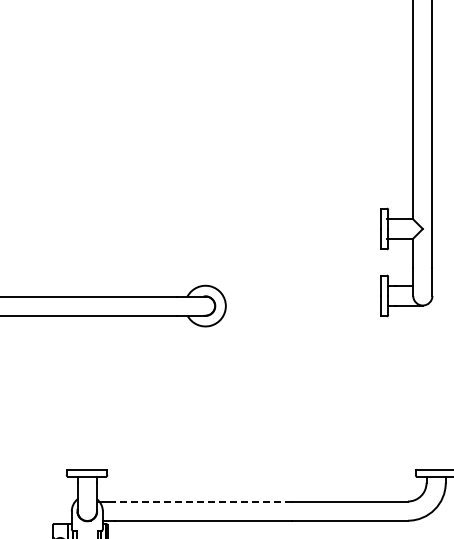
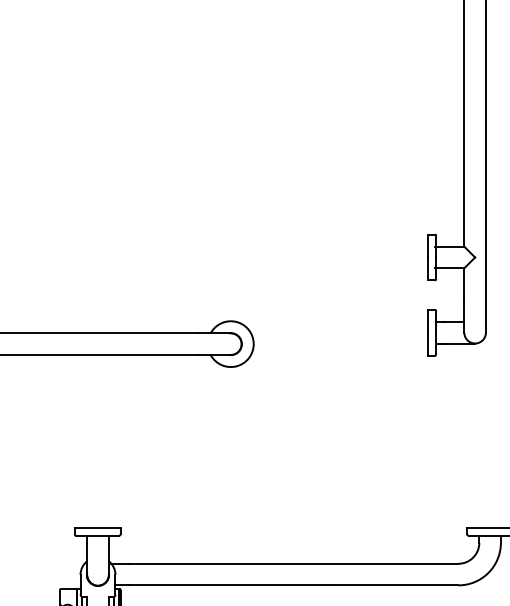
line: (202, 501) -> (227, 563), dashed -> solid

